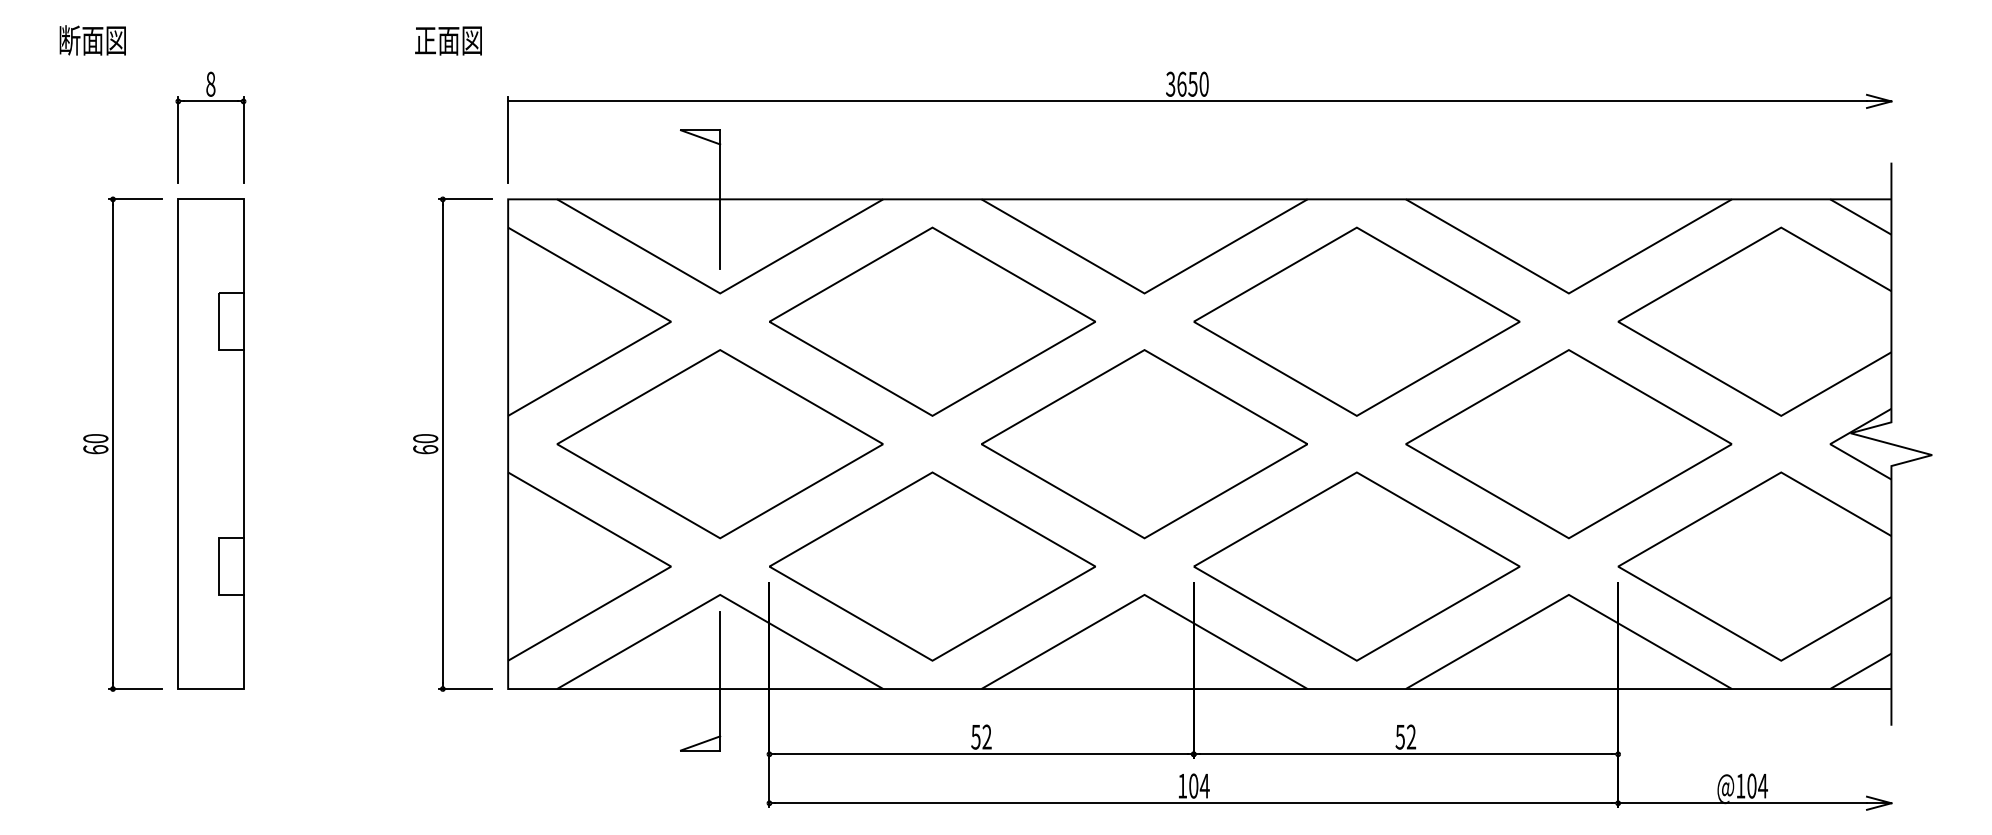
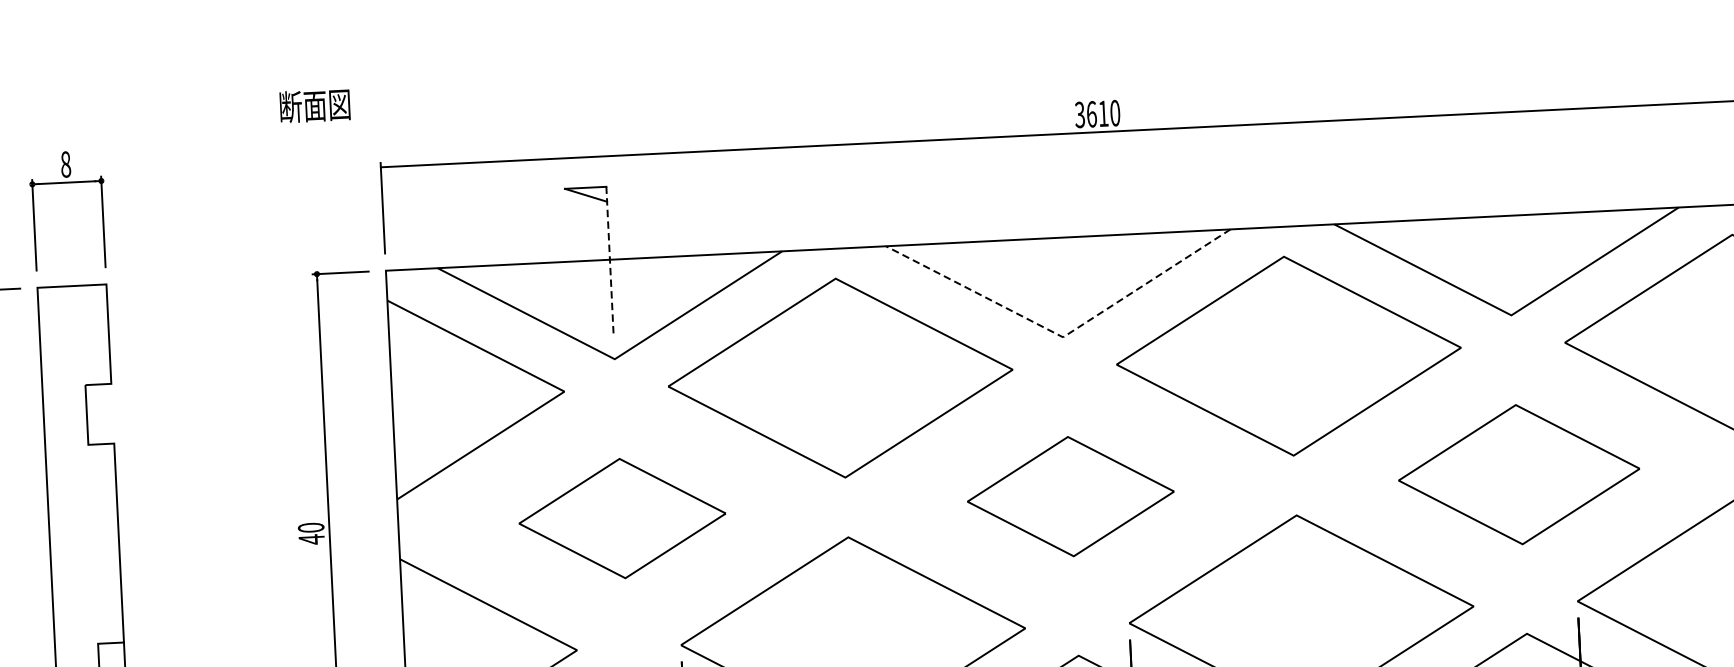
text: (425, 40) -> (290, 107), 正面図 -> 断面図
text: (1192, 84) -> (1102, 114), 3650 -> 3610
line: (720, 199) -> (610, 259), solid -> dashed
line: (1144, 293) -> (1063, 337), solid -> dashed
line: (243, 321) -> (112, 413), removed
part: (719, 444) -> (621, 518), size x0.6
part: (1144, 444) -> (1070, 496), size x0.6
part: (1568, 444) -> (1518, 474), size x0.7
text: (425, 449) -> (311, 539), 60 -> 40

